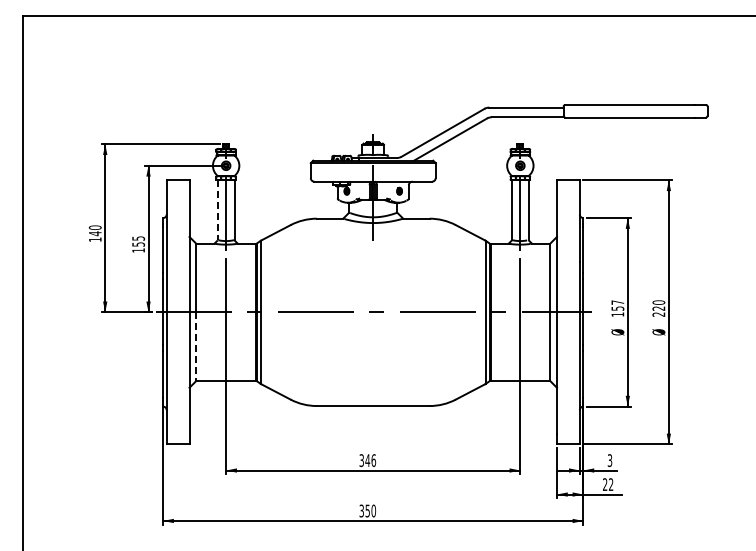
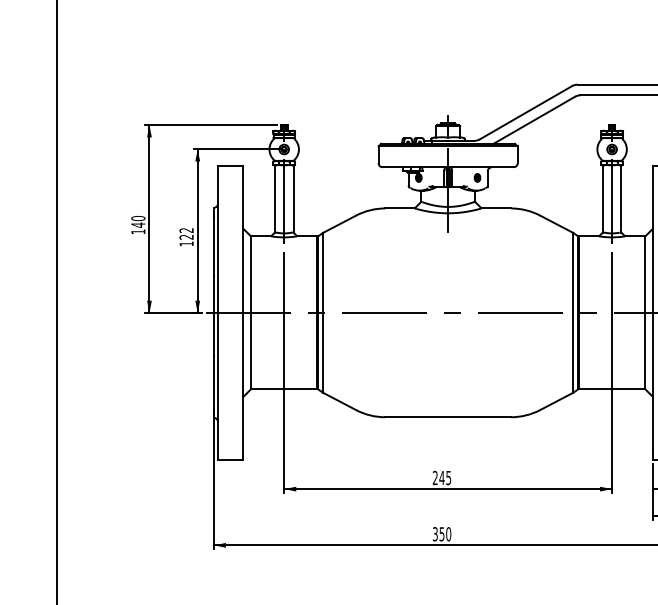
line: (217, 210) -> (274, 199), dashed -> solid
text: (138, 241) -> (186, 233), 155 -> 122
line: (196, 347) -> (251, 352), dashed -> solid
text: (367, 460) -> (441, 477), 346 -> 245

